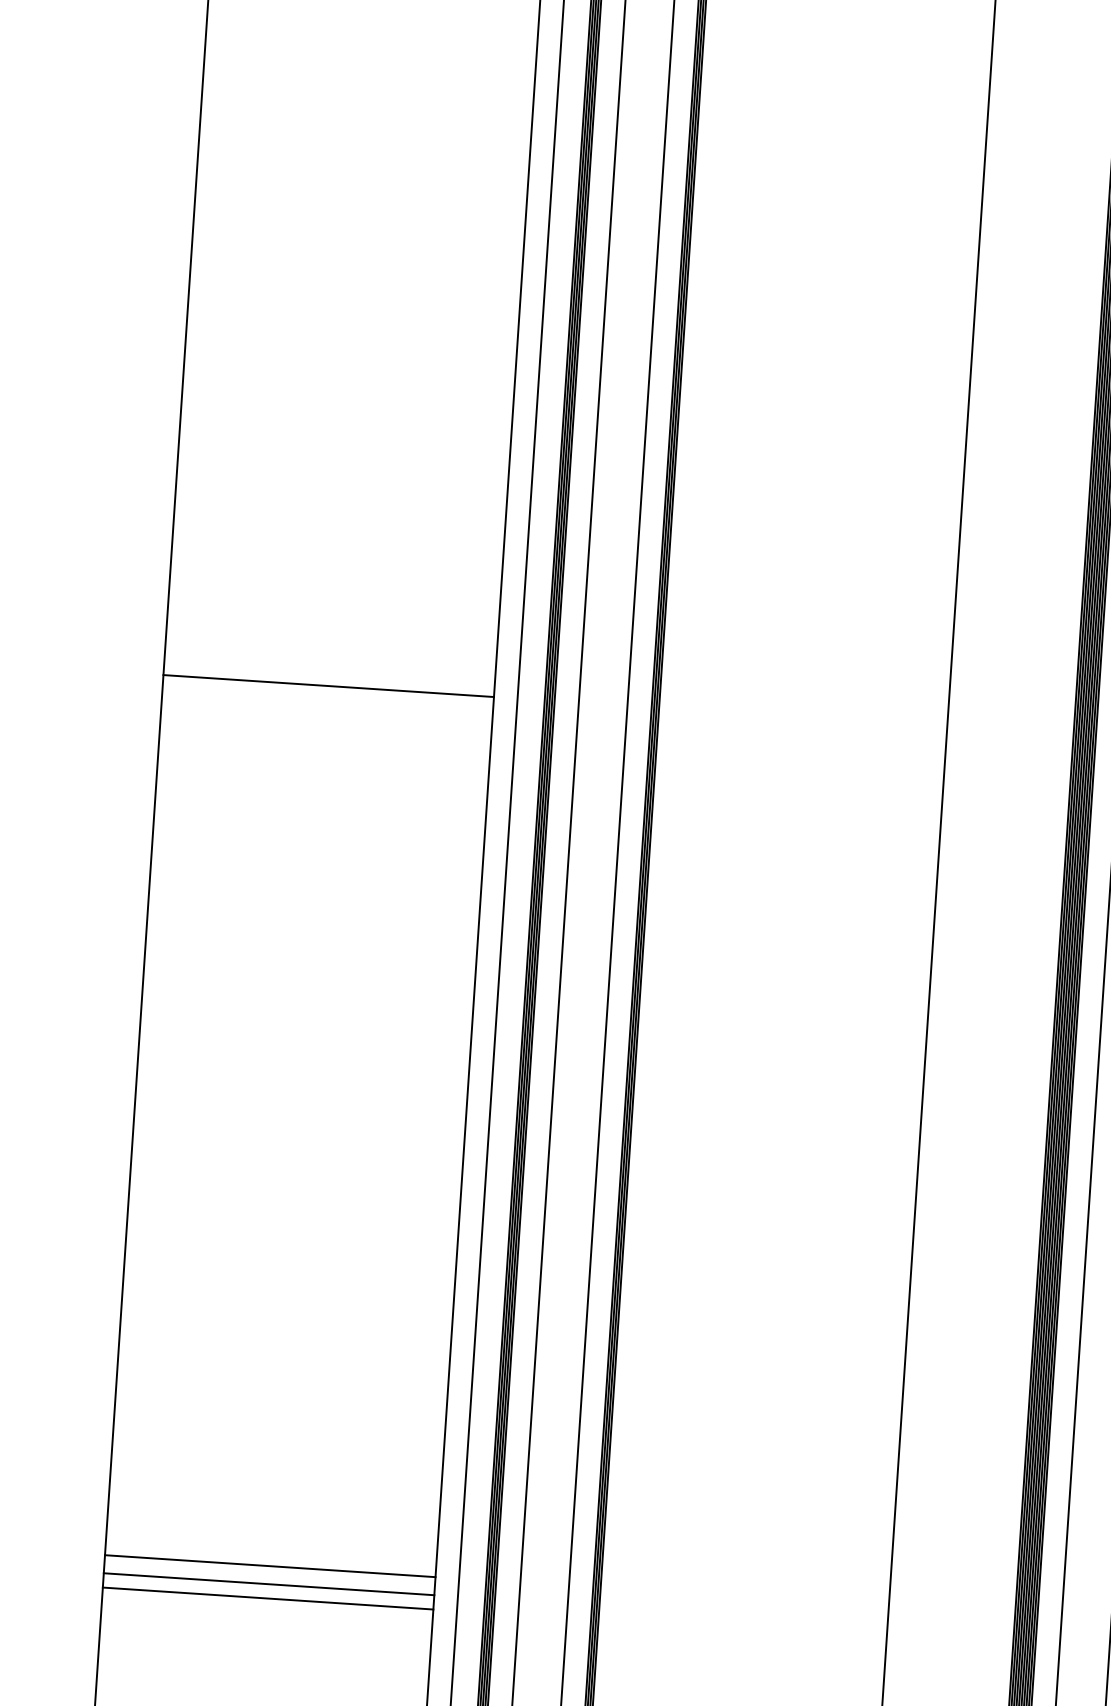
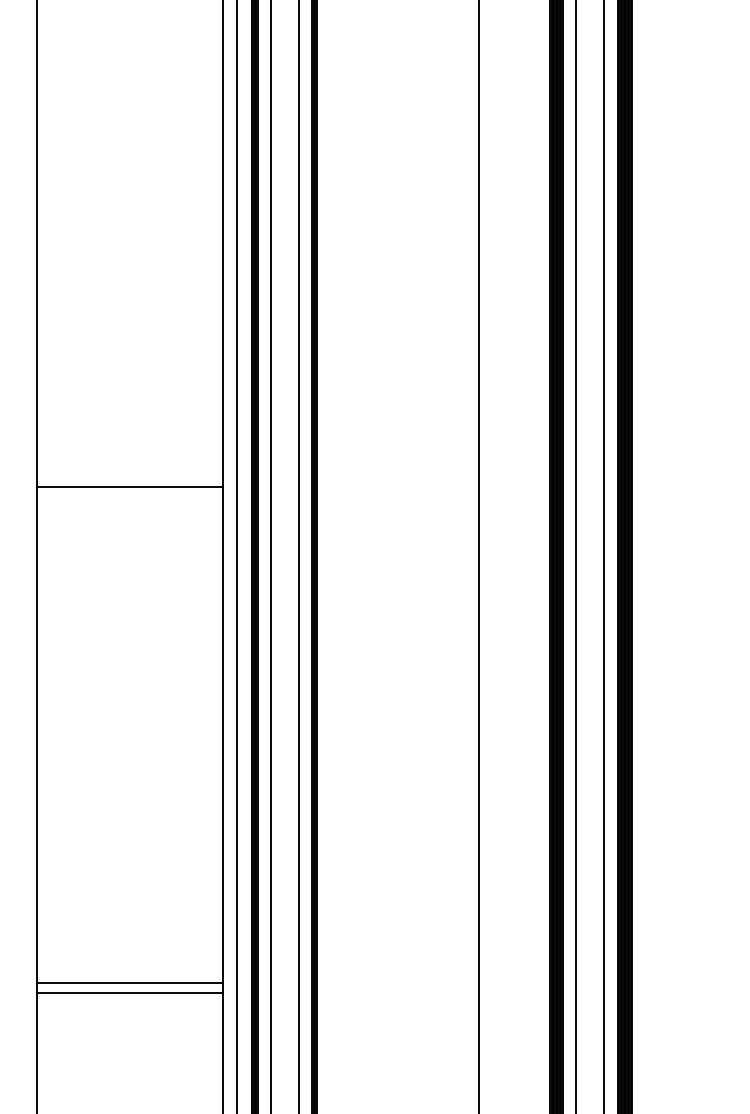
line: (268, 1599) -> (130, 1001), removed

